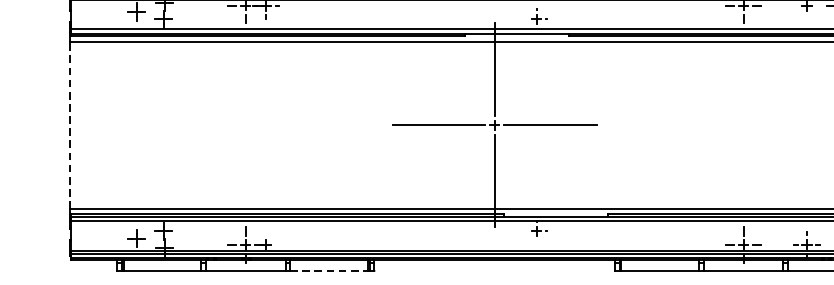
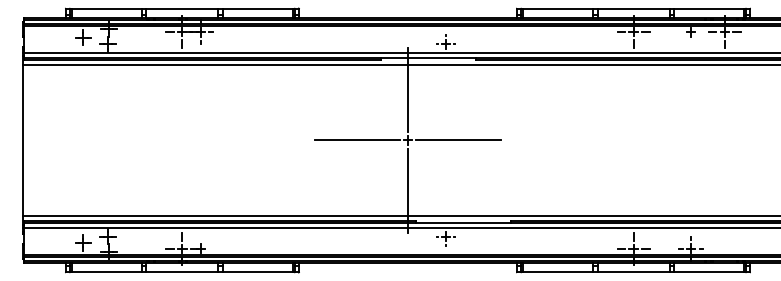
line: (70, 125) -> (23, 140), dashed -> solid
line: (329, 270) -> (258, 272), dashed -> solid

